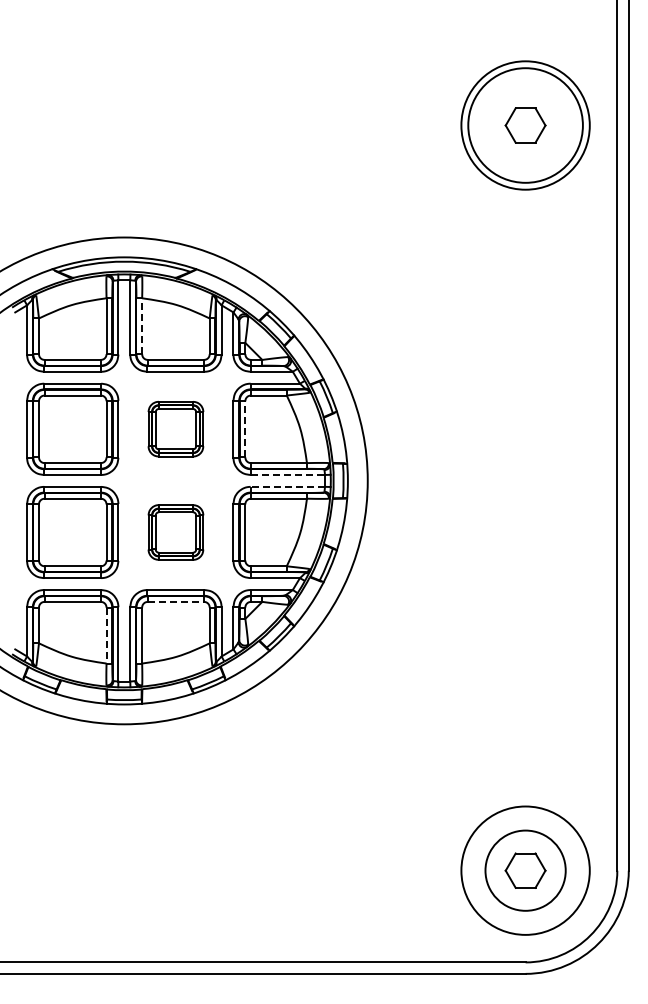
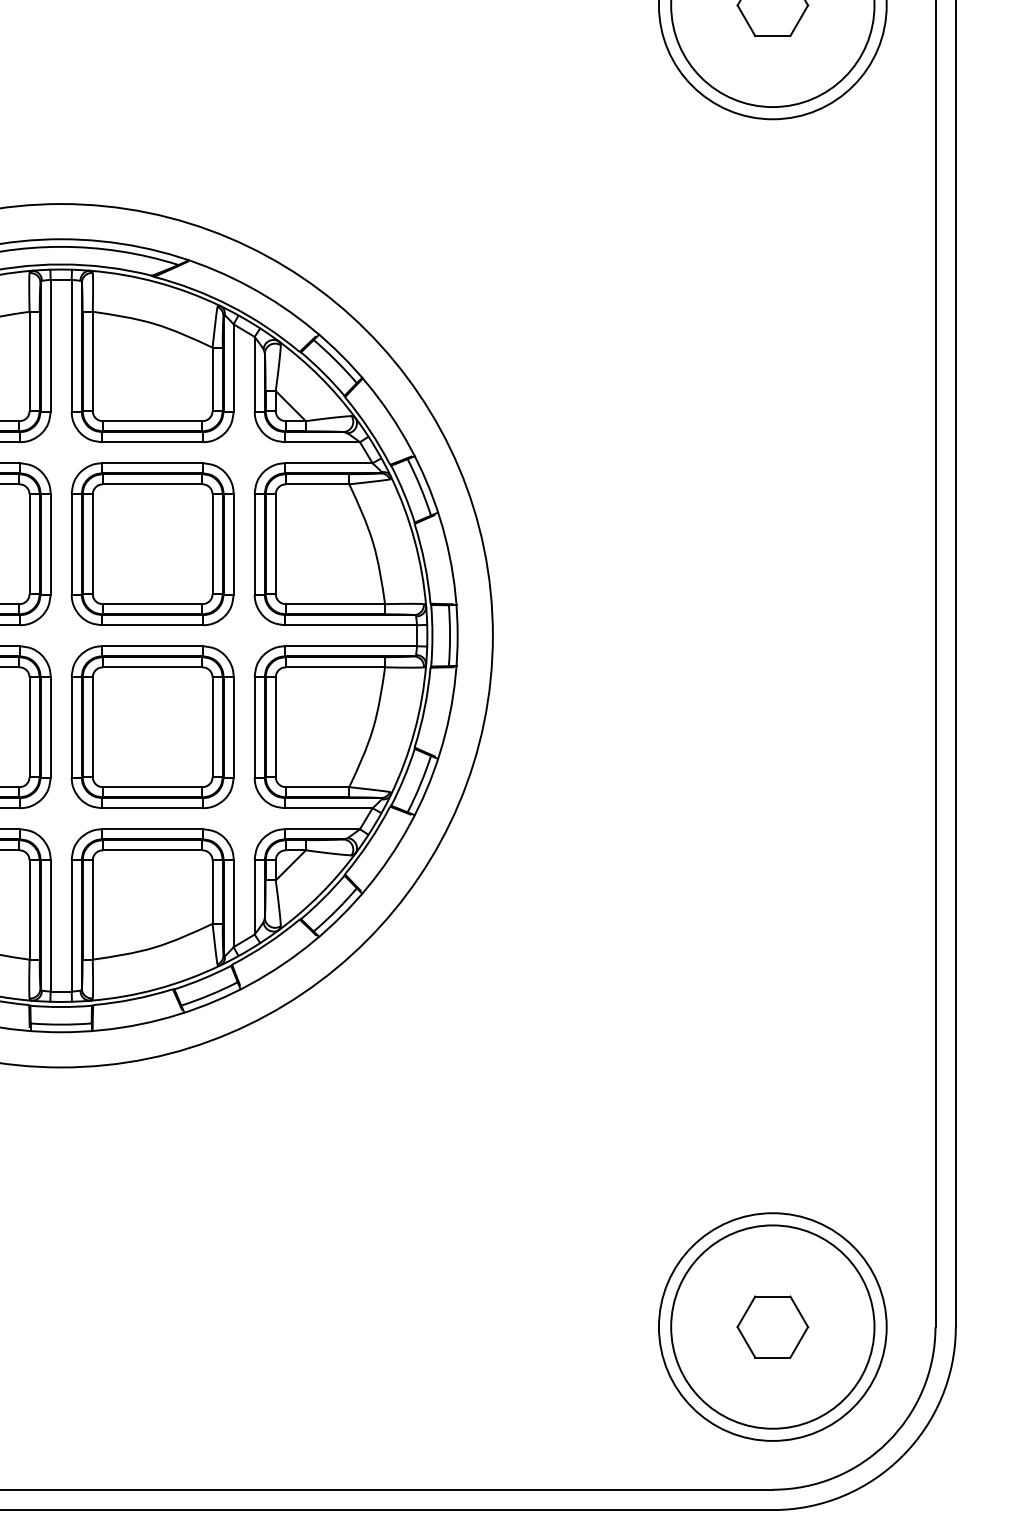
line: (142, 326) -> (93, 361), dashed -> solid
part: (175, 428) -> (151, 542), size x1.67
line: (245, 428) -> (276, 542), dashed -> solid
line: (288, 474) -> (352, 624), dashed -> solid
line: (287, 486) -> (350, 645), dashed -> solid
part: (175, 532) -> (151, 727), size x1.67
line: (176, 601) -> (153, 849), dashed -> solid
line: (106, 635) -> (29, 909), dashed -> solid
circle: (525, 870) -> (772, 1326), size x1.43

